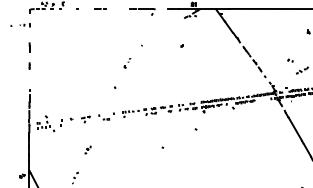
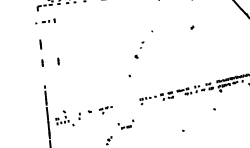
part: (20, 25) -> (45, 22), moved
part: (127, 63) -> (139, 50), size x1.6
part: (45, 65) -> (58, 60), added
part: (106, 116) -> (126, 124), moved

